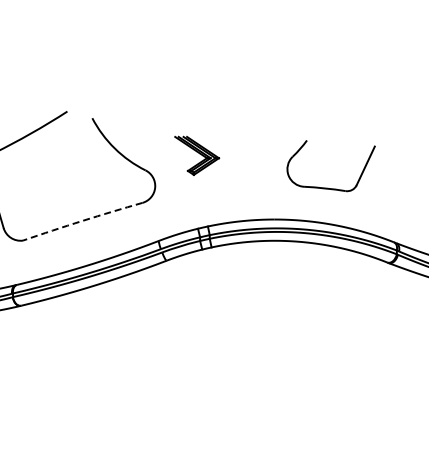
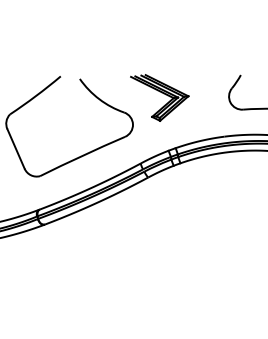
part: (196, 155) -> (160, 96), size x1.67
arc: (82, 220) -> (82, 155), dashed -> solid

